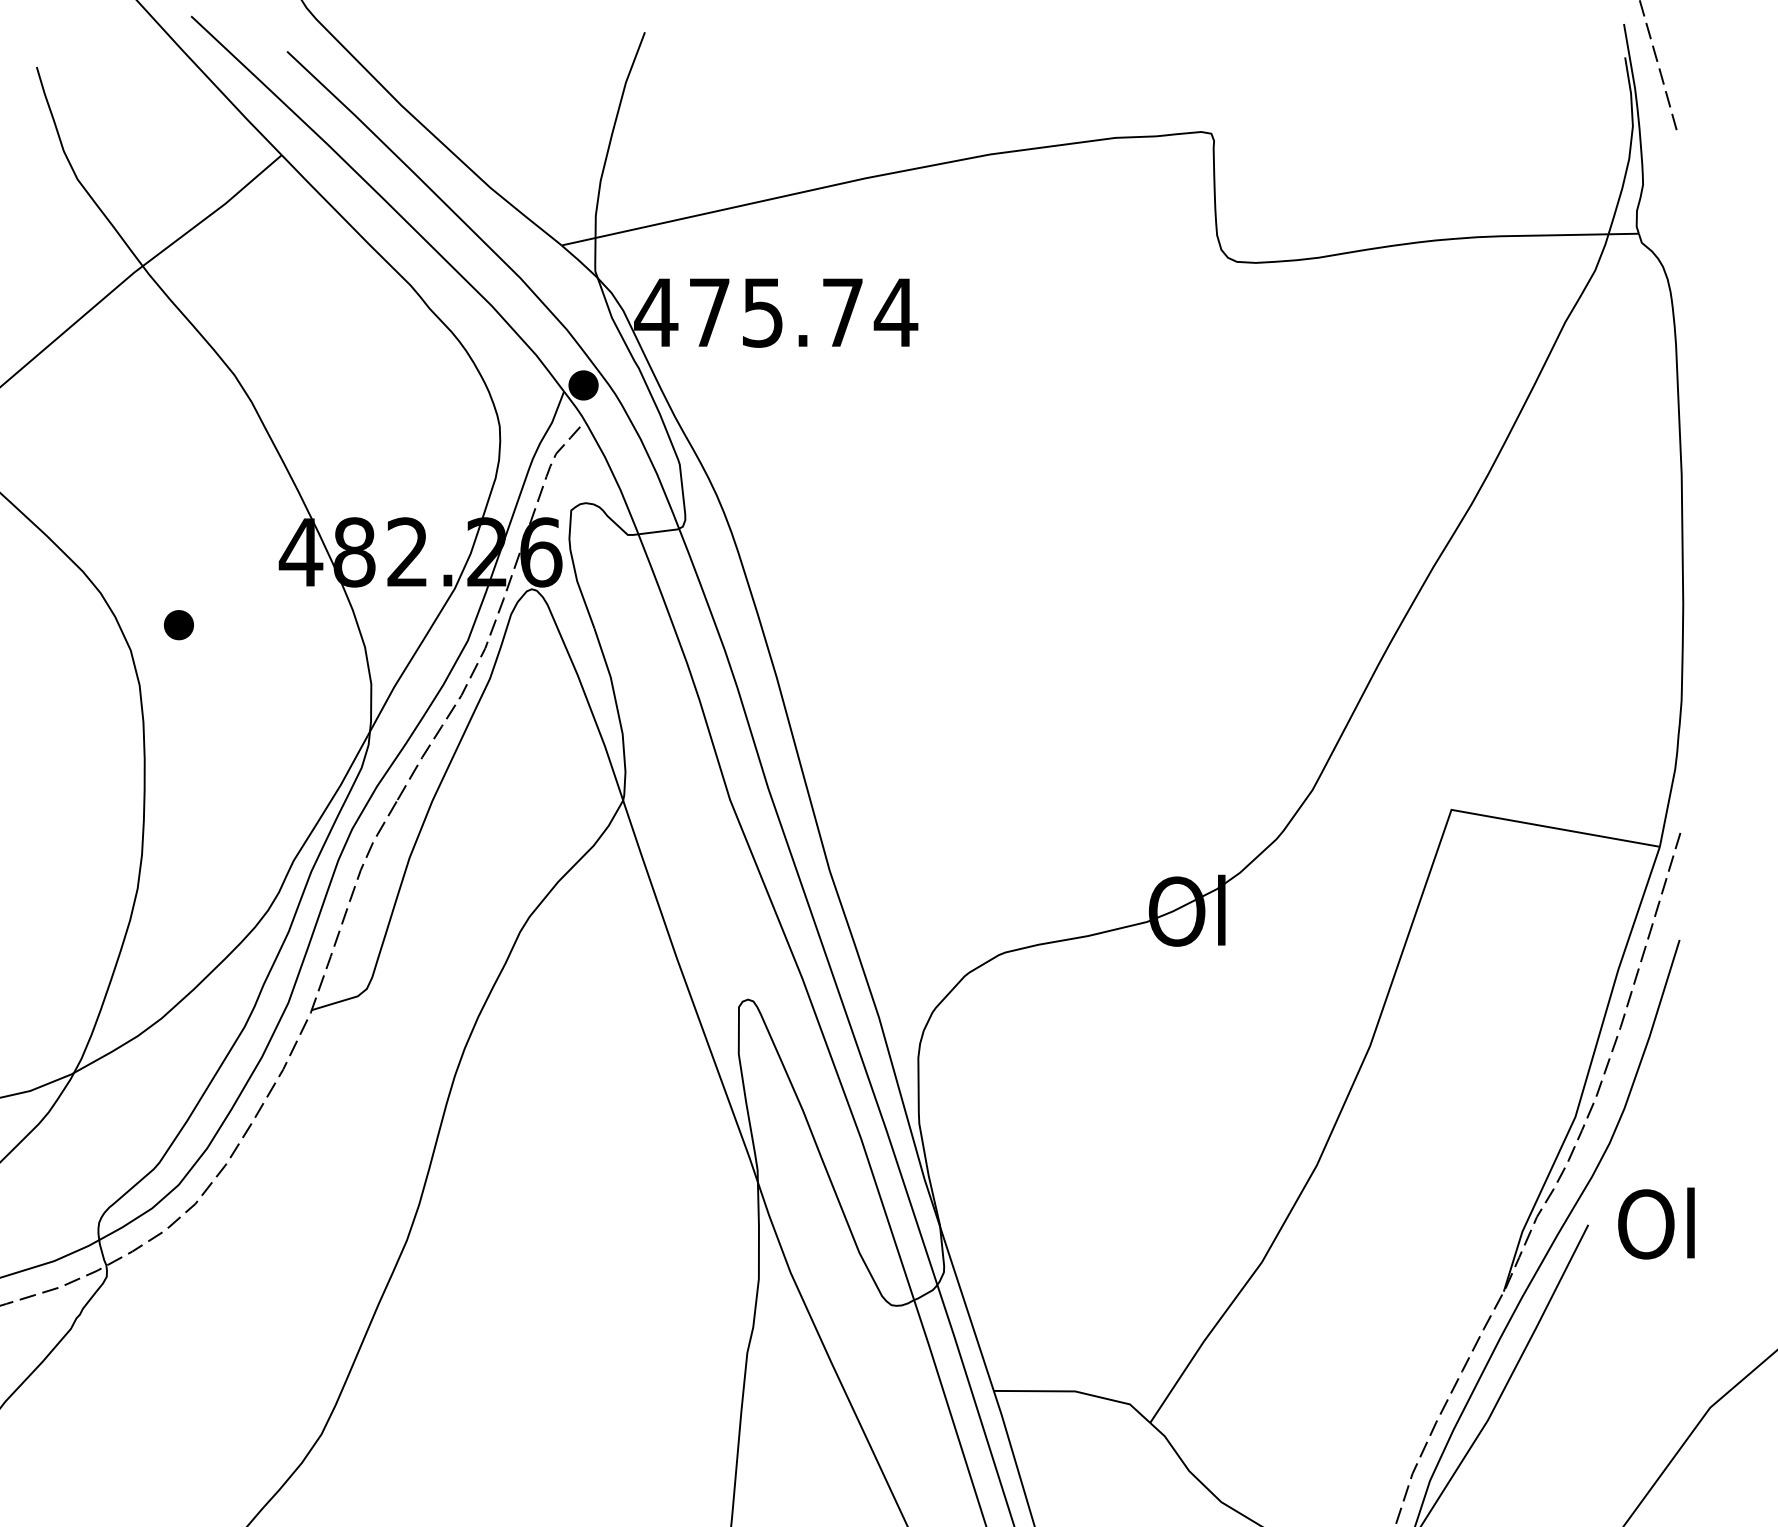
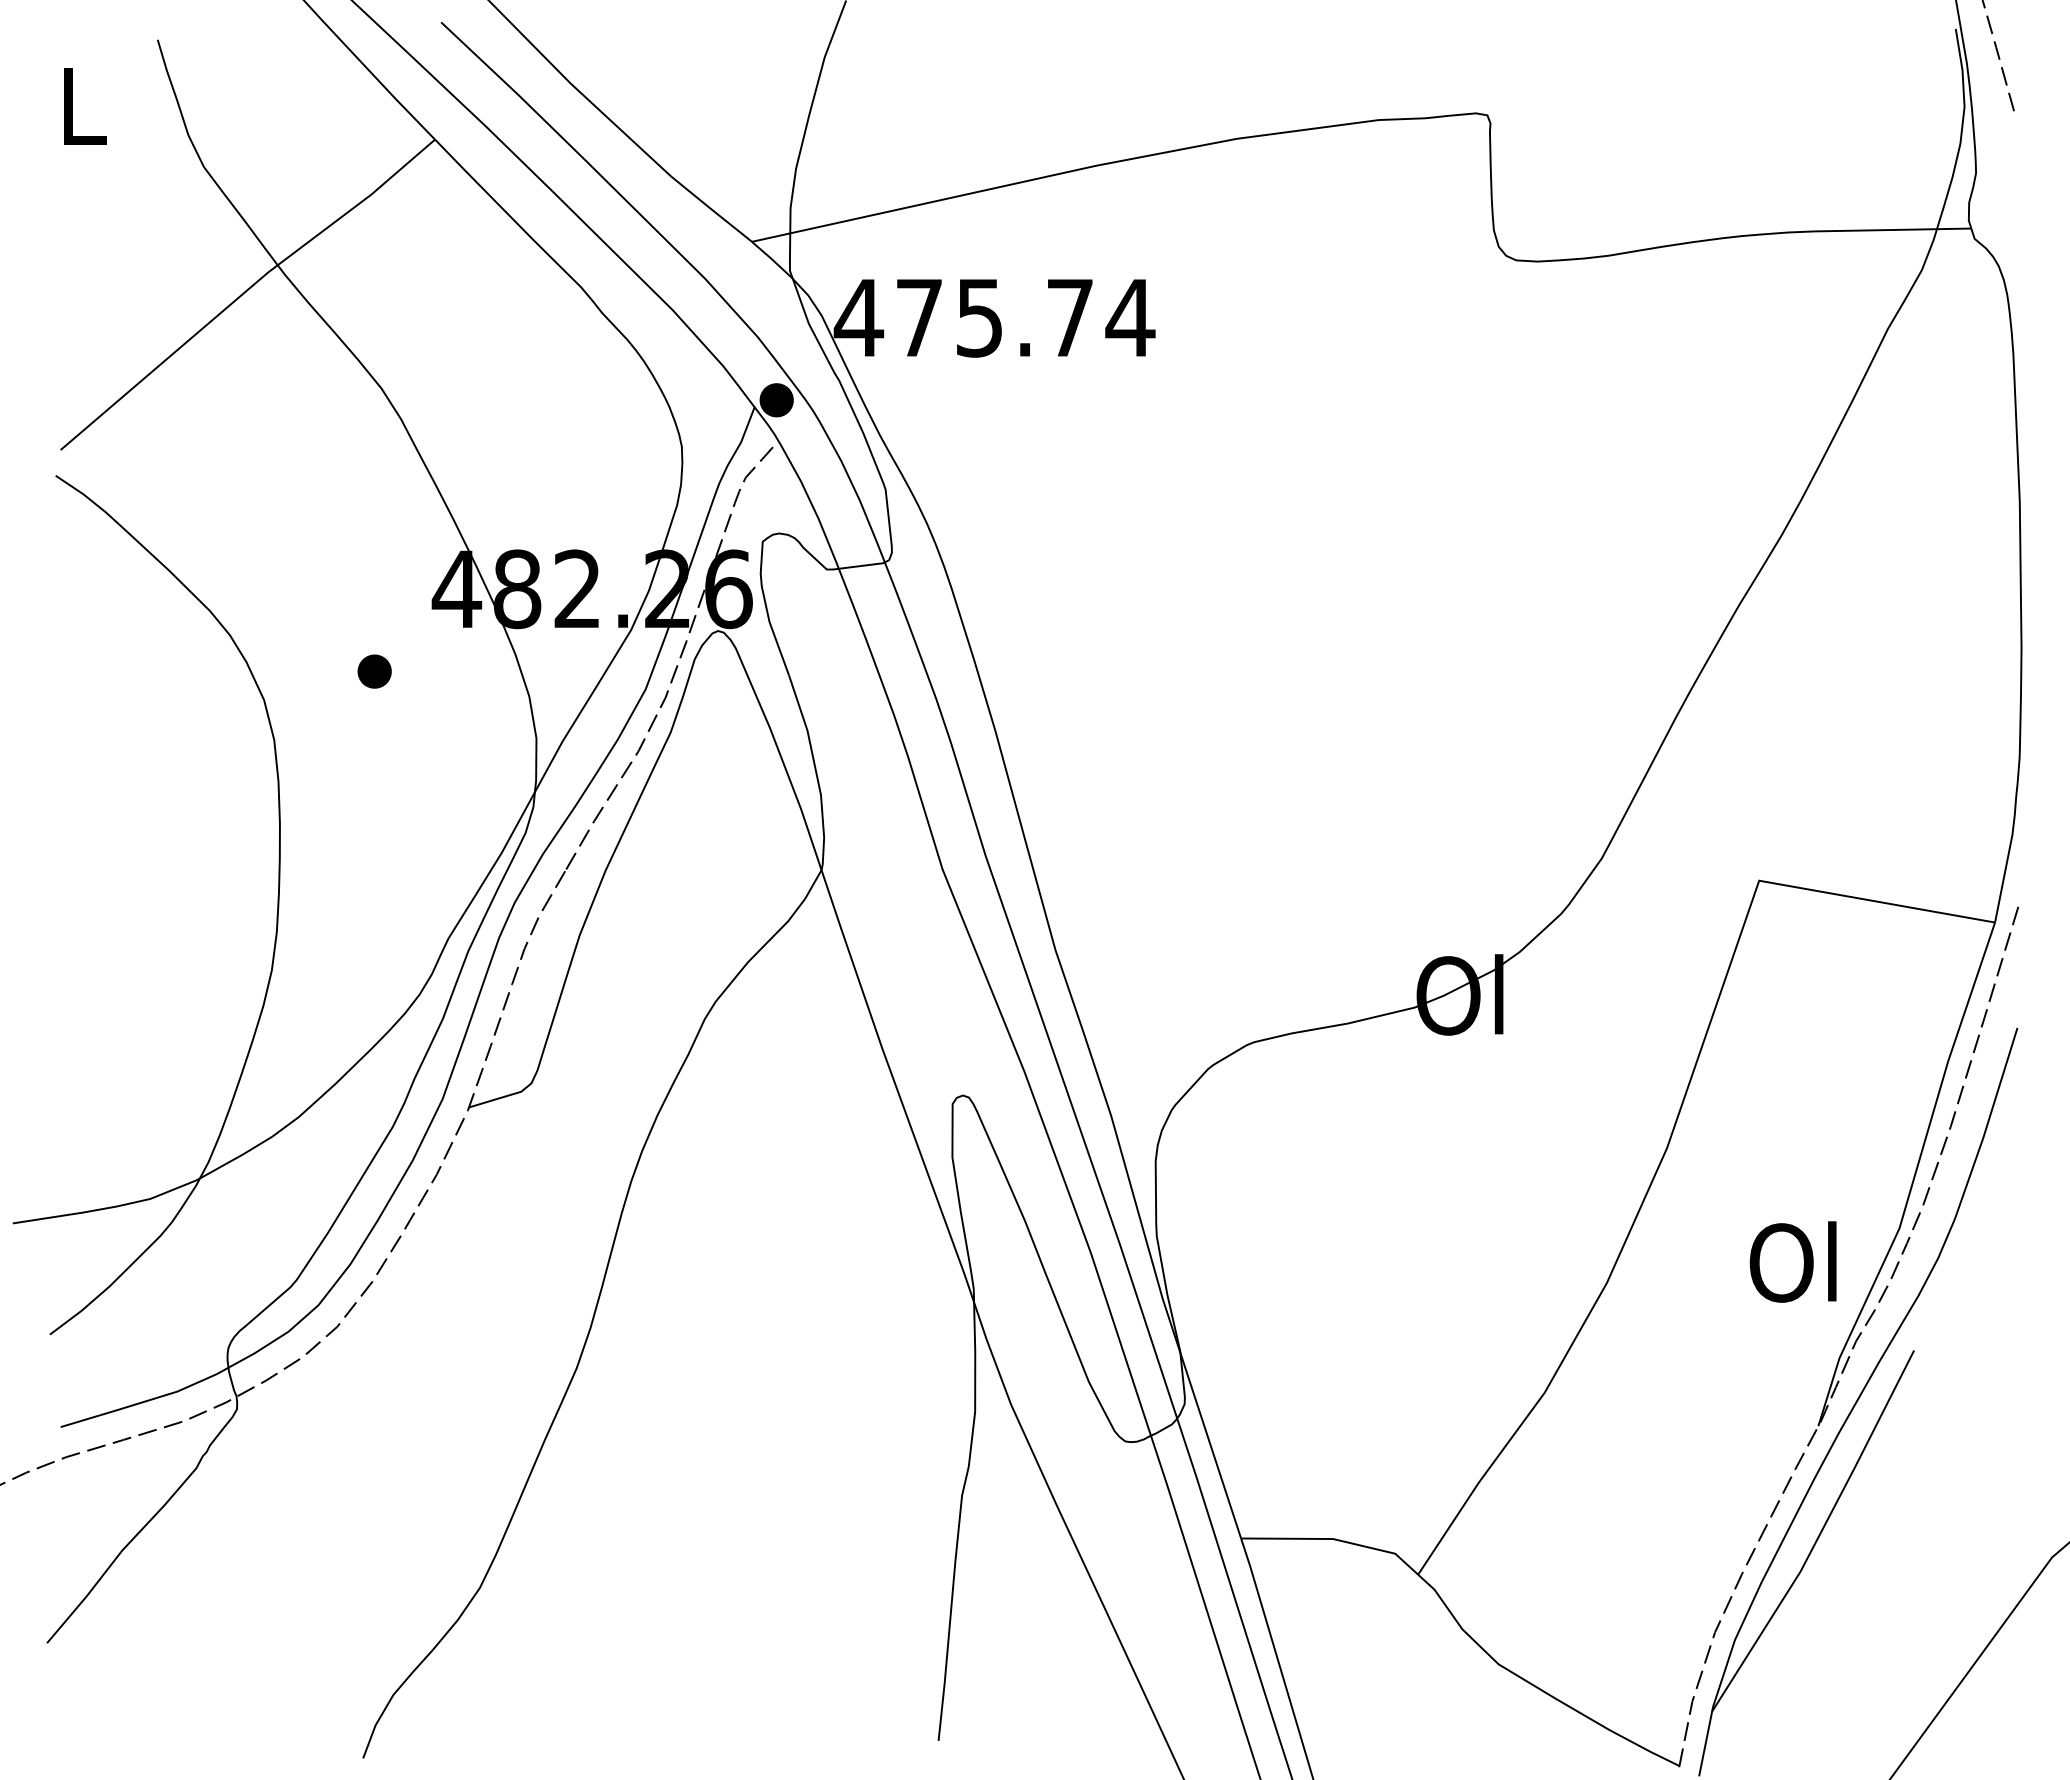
part: (178, 625) -> (374, 671), moved
text: (1655, 1223) -> (1792, 1261), moved

